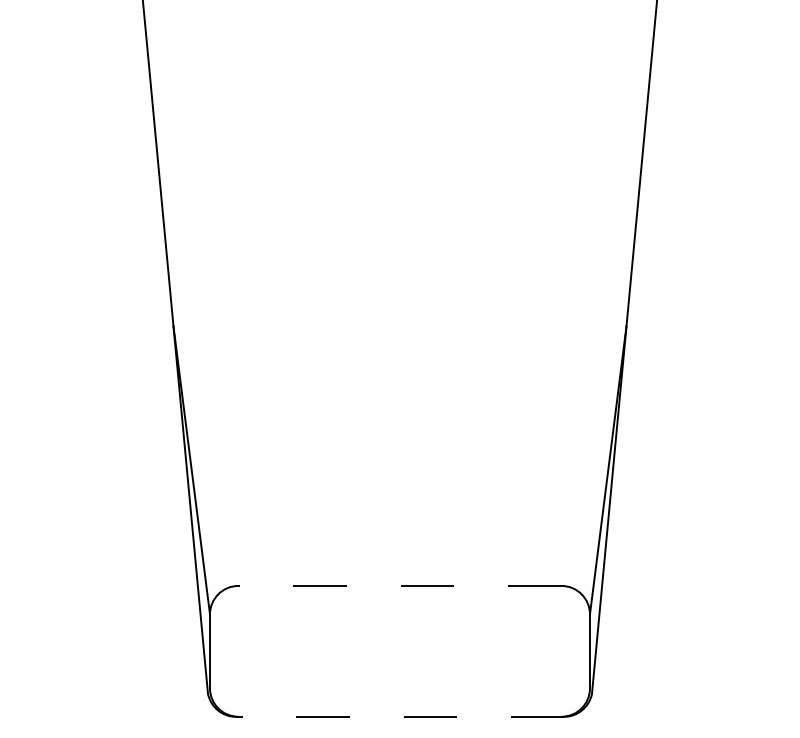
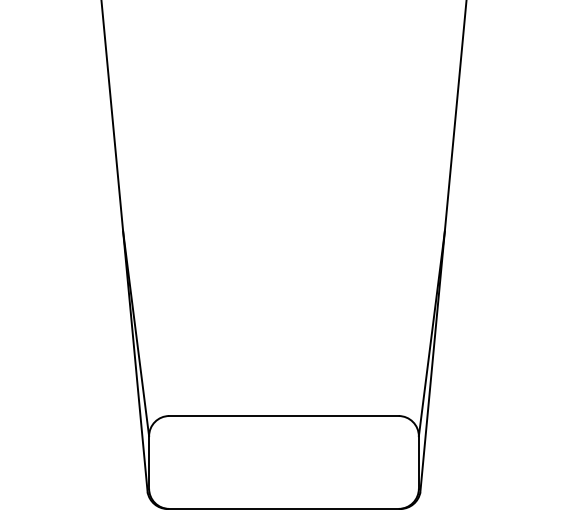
line: (399, 585) -> (283, 415), dashed -> solid
line: (399, 716) -> (283, 508), dashed -> solid

